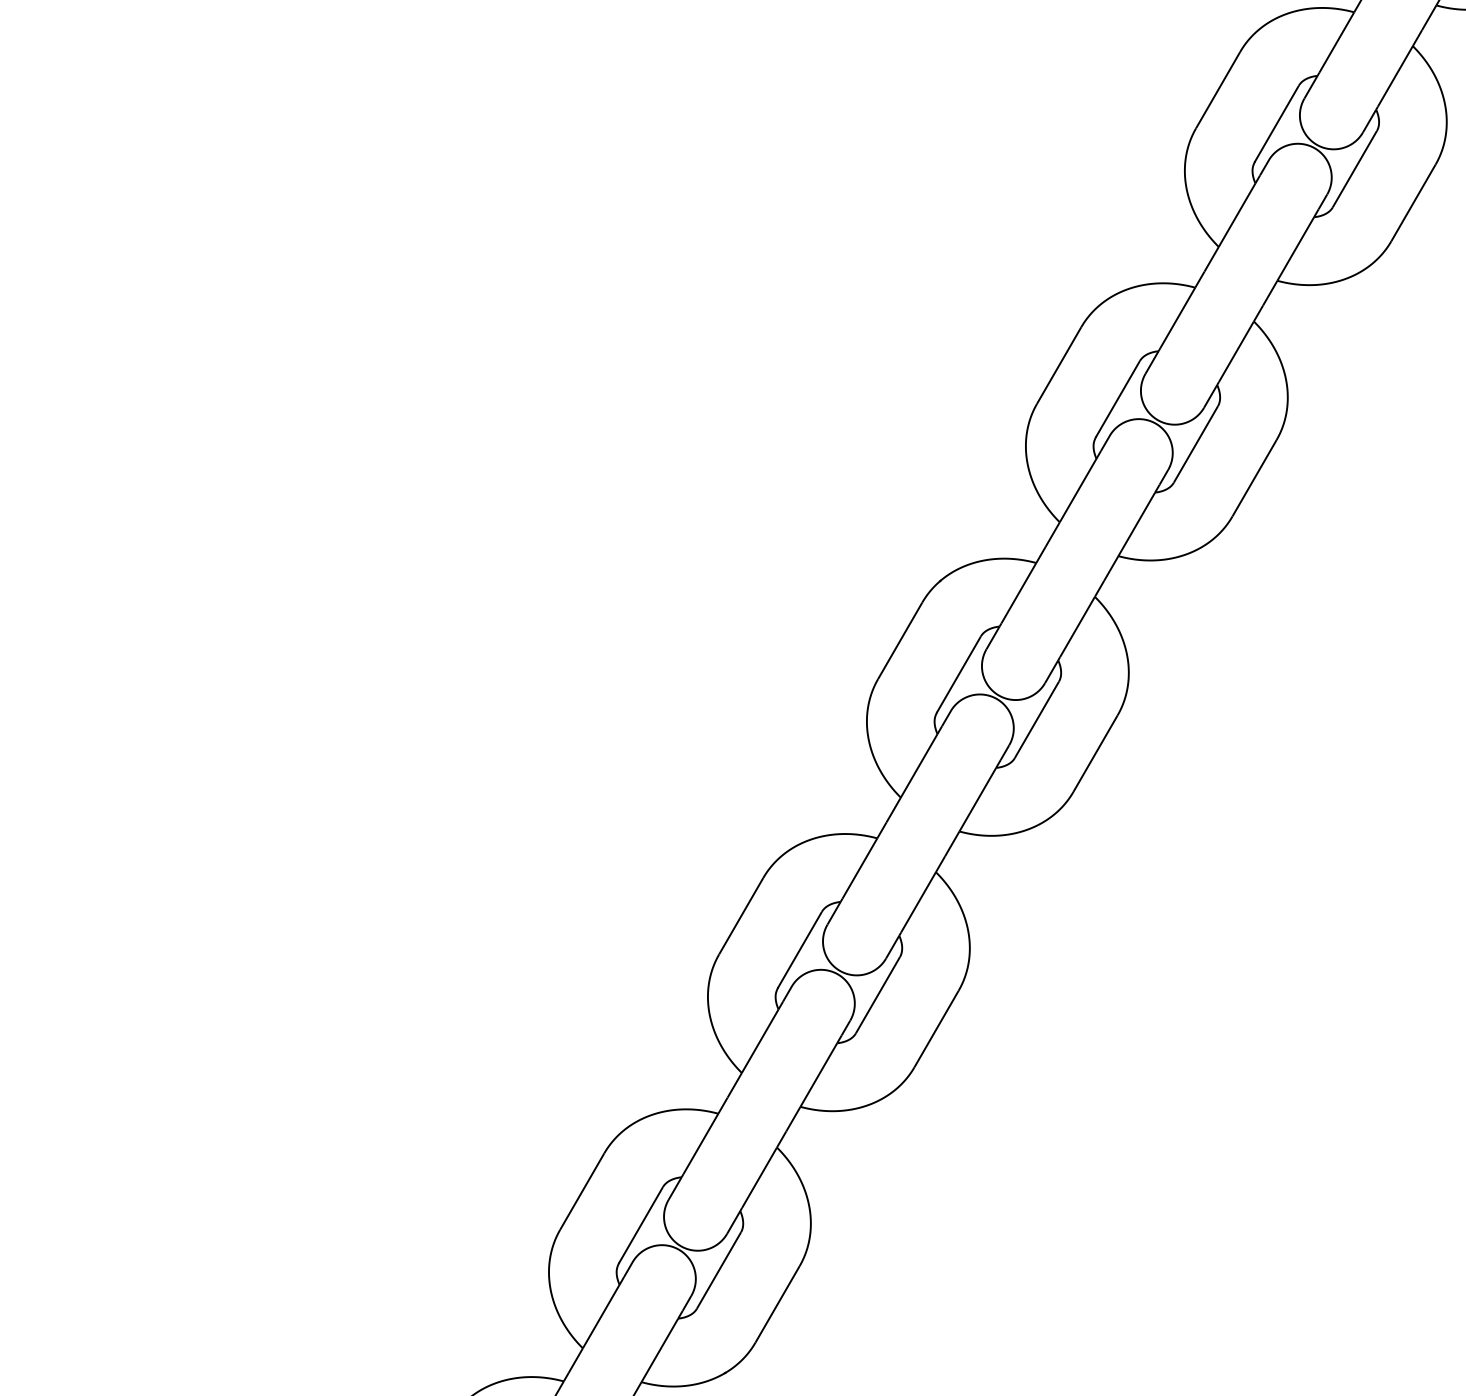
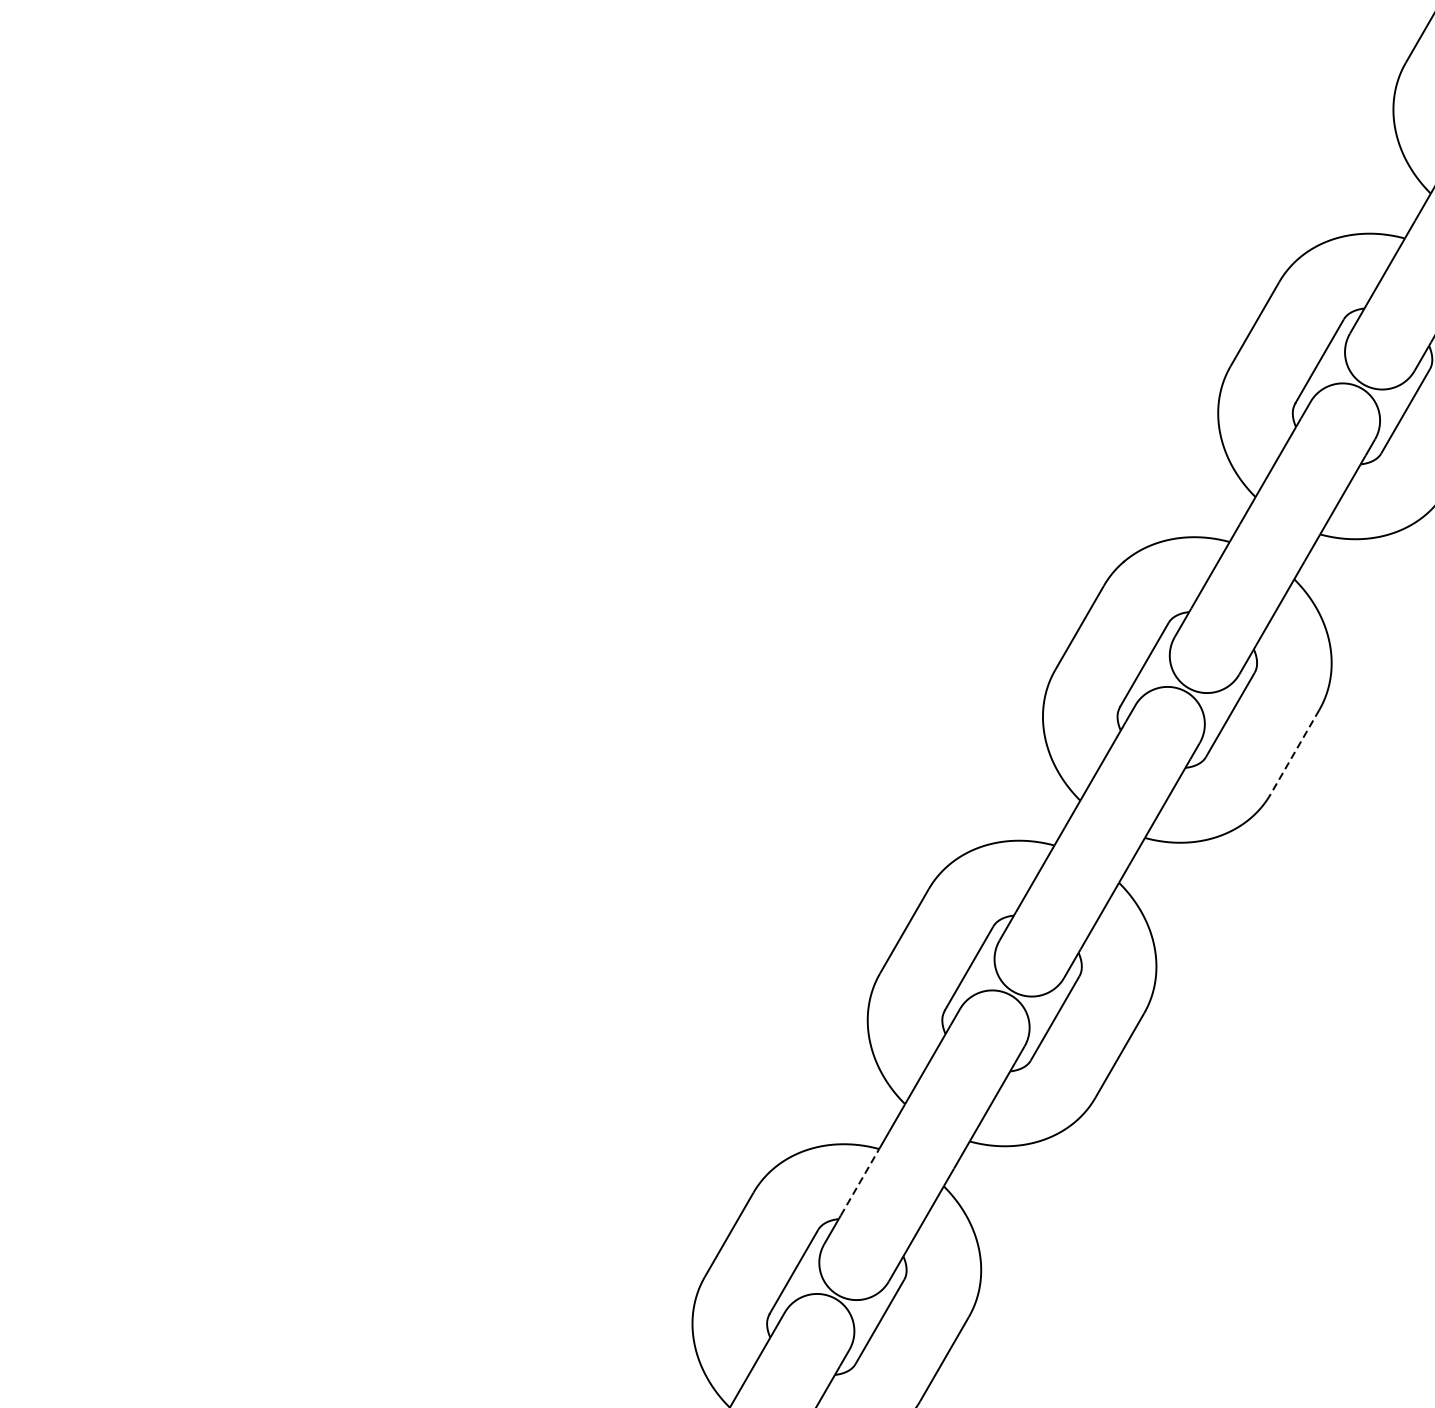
line: (1095, 754) -> (1294, 753), solid -> dashed
line: (700, 1143) -> (859, 1181), solid -> dashed

